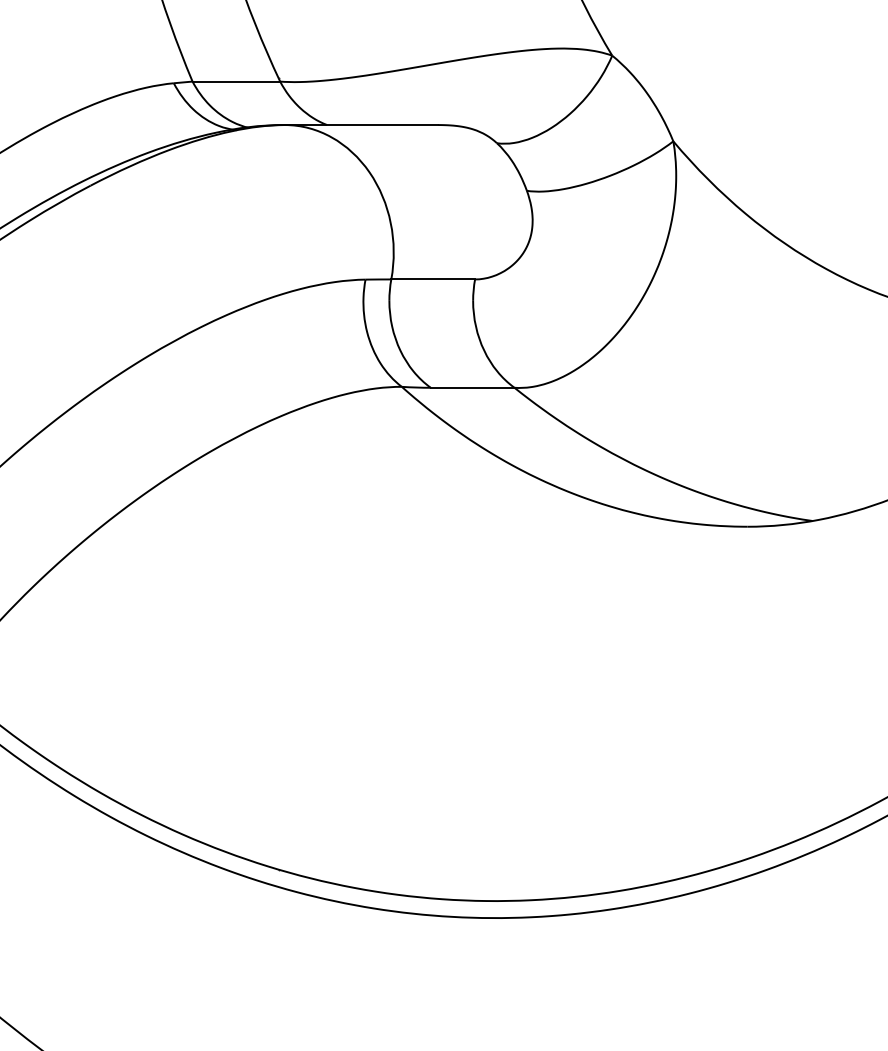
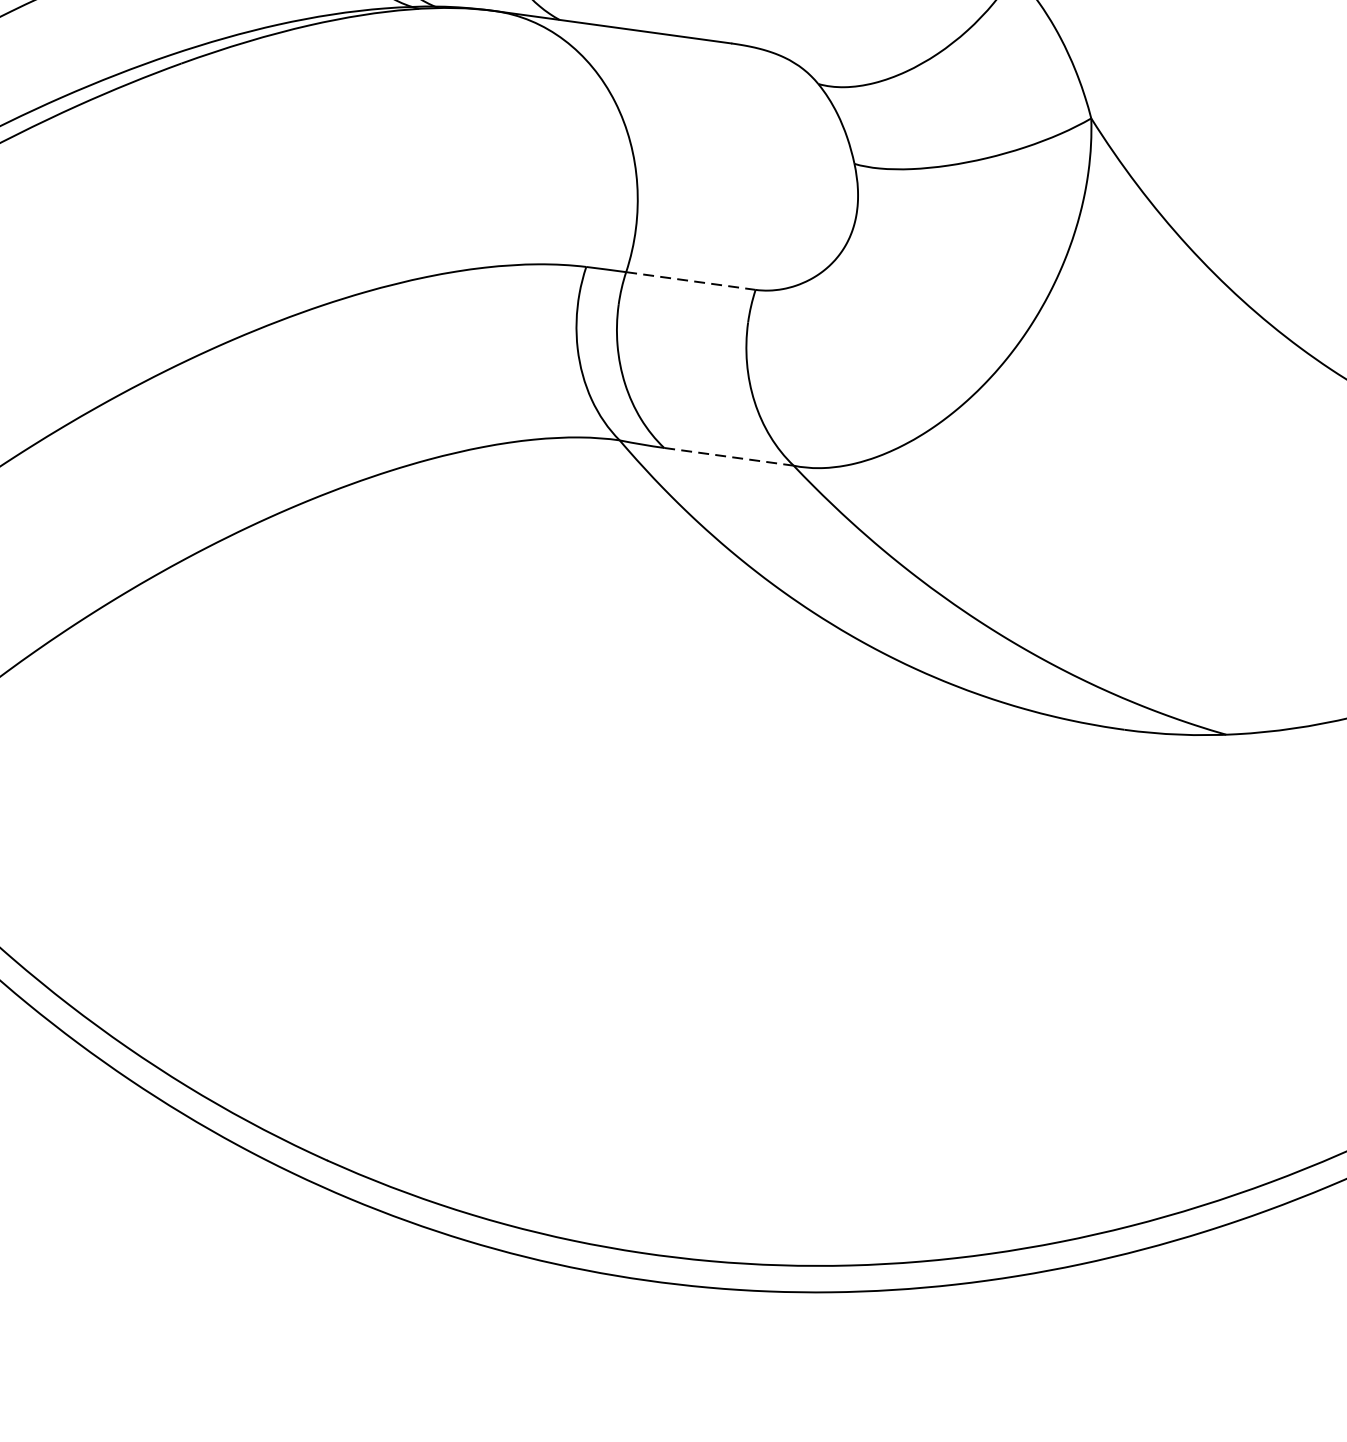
line: (433, 279) -> (691, 281), solid -> dashed
line: (472, 387) -> (728, 456), solid -> dashed

